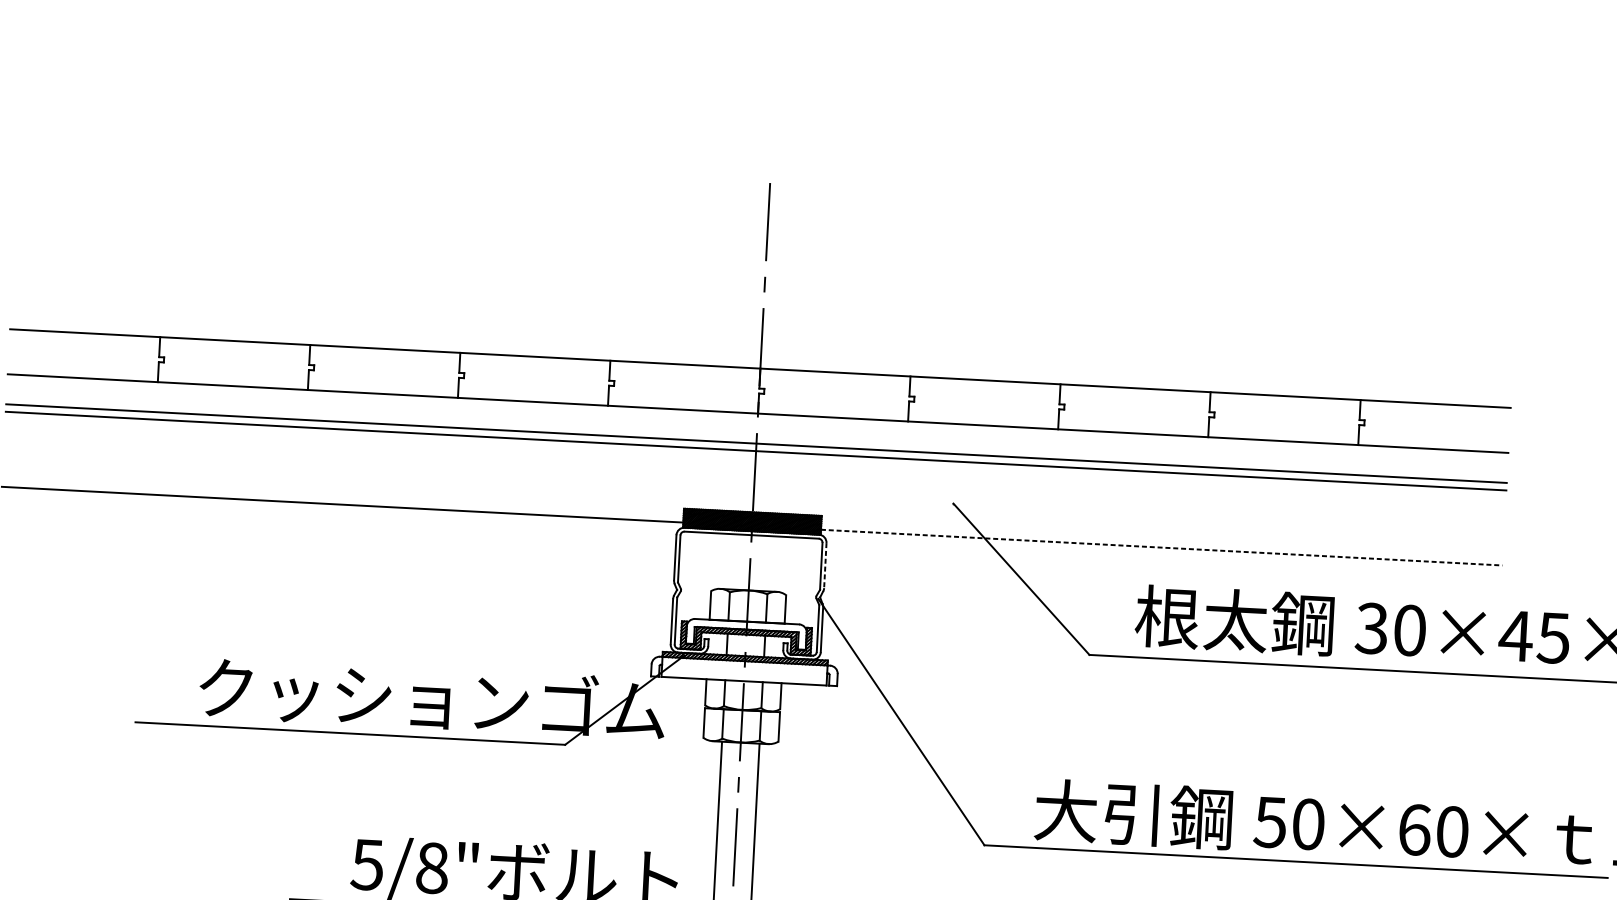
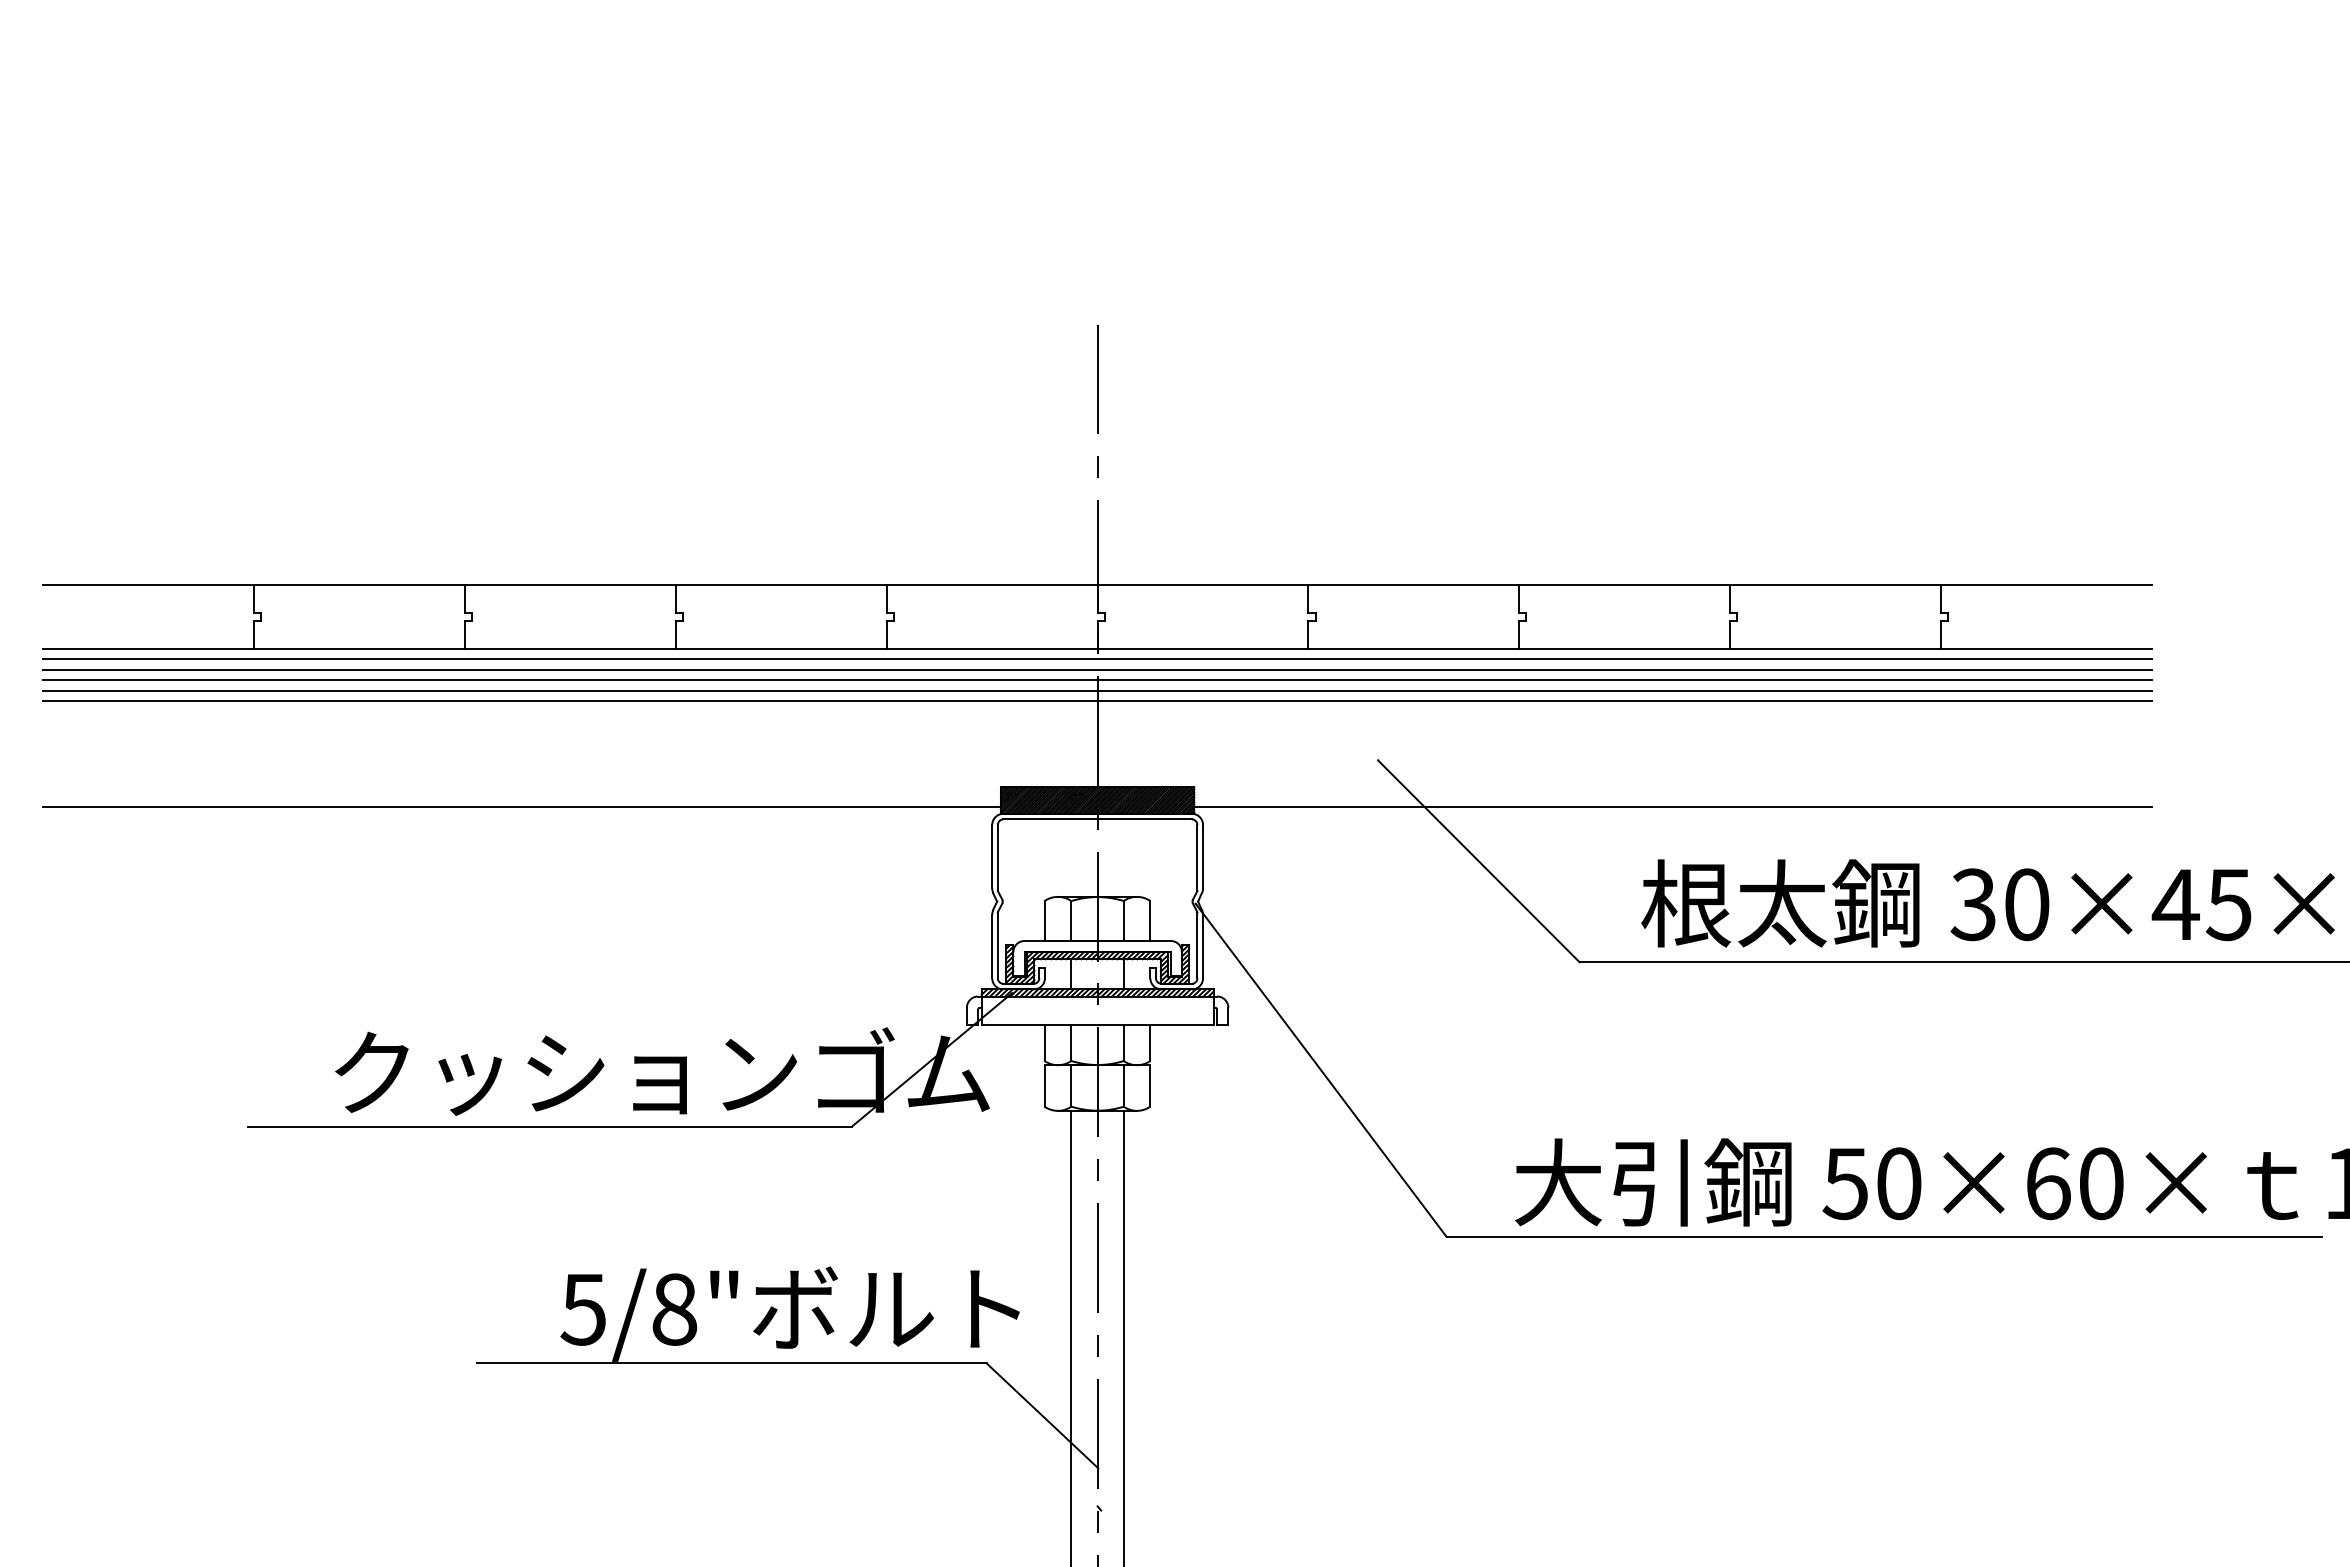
line: (757, 421) -> (1097, 659), added
line: (757, 428) -> (1097, 669), added
line: (756, 436) -> (1097, 680), added
line: (1162, 547) -> (1673, 806), dashed -> solid
line: (825, 565) -> (1203, 856), dashed -> solid

